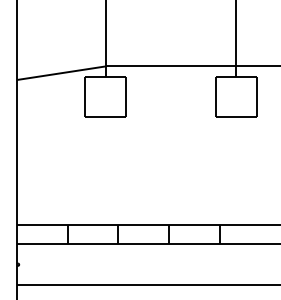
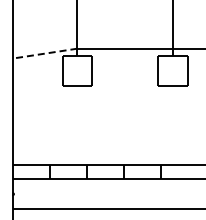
line: (60, 73) -> (44, 53), solid -> dashed

